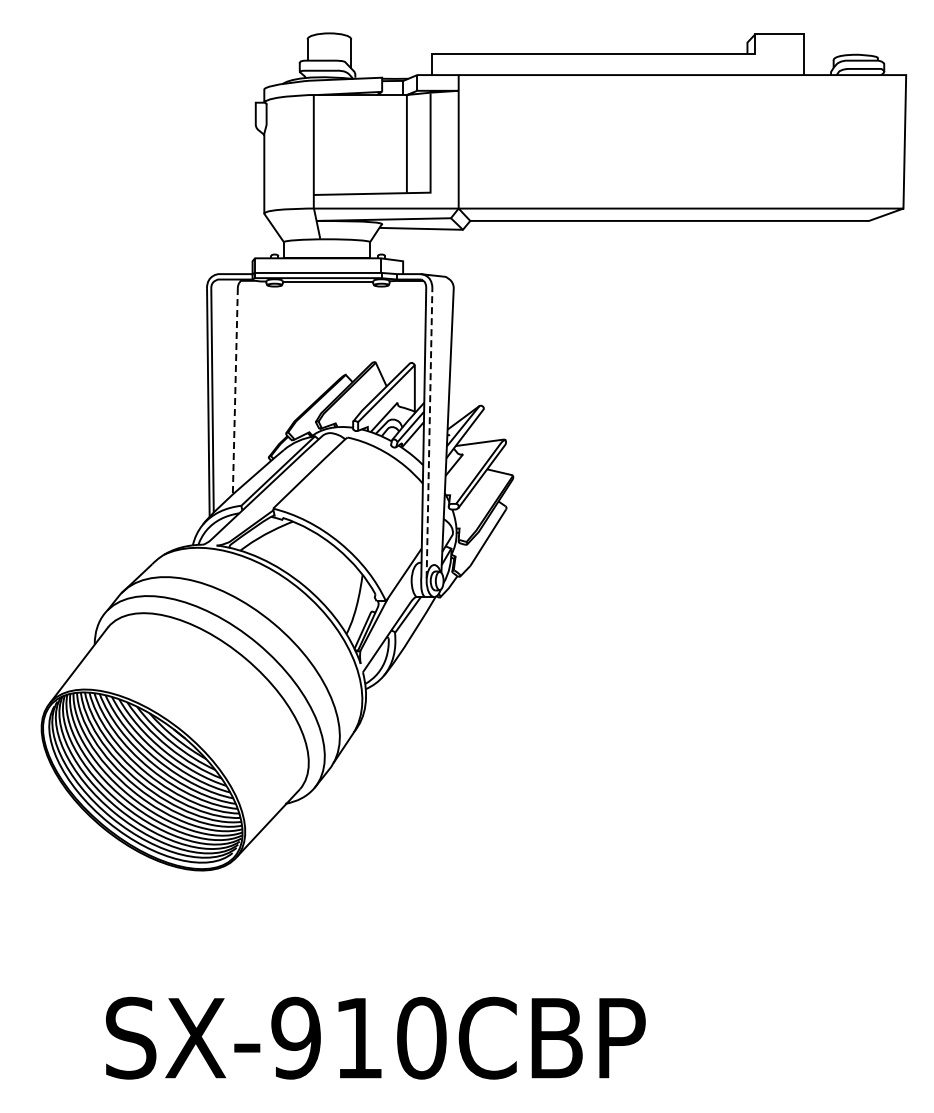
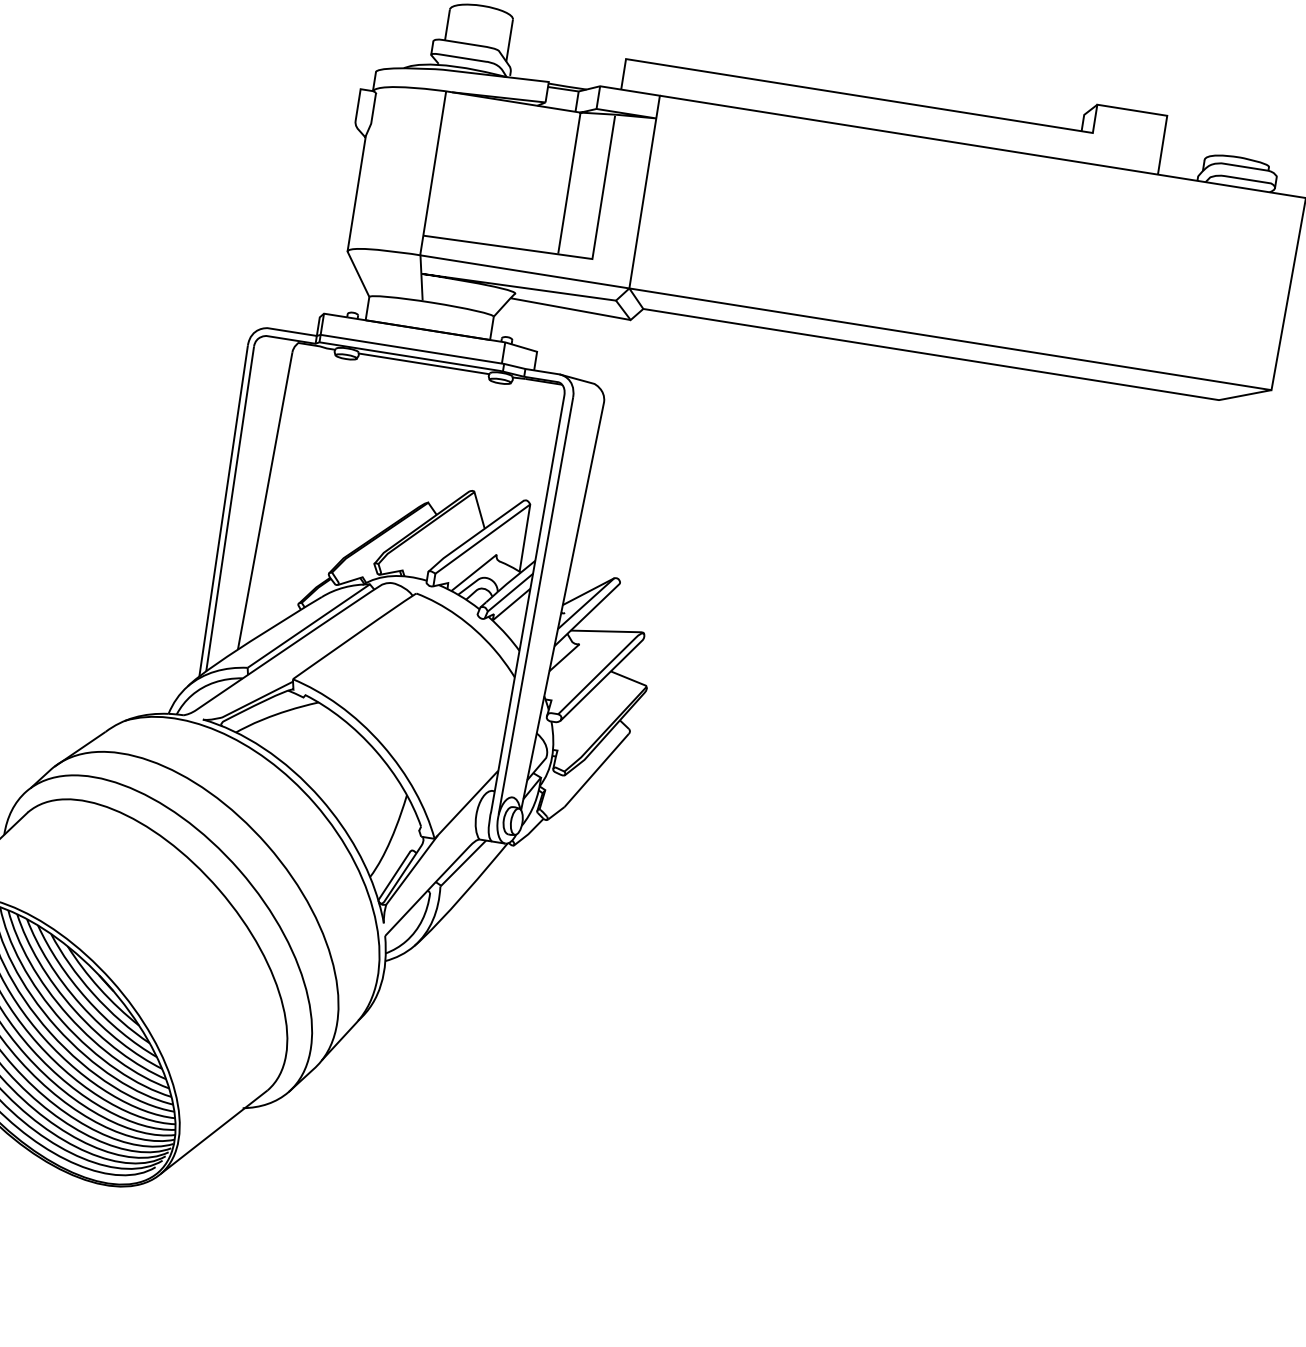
line: (235, 391) -> (265, 501), dashed -> solid
line: (429, 432) -> (536, 605), dashed -> solid

